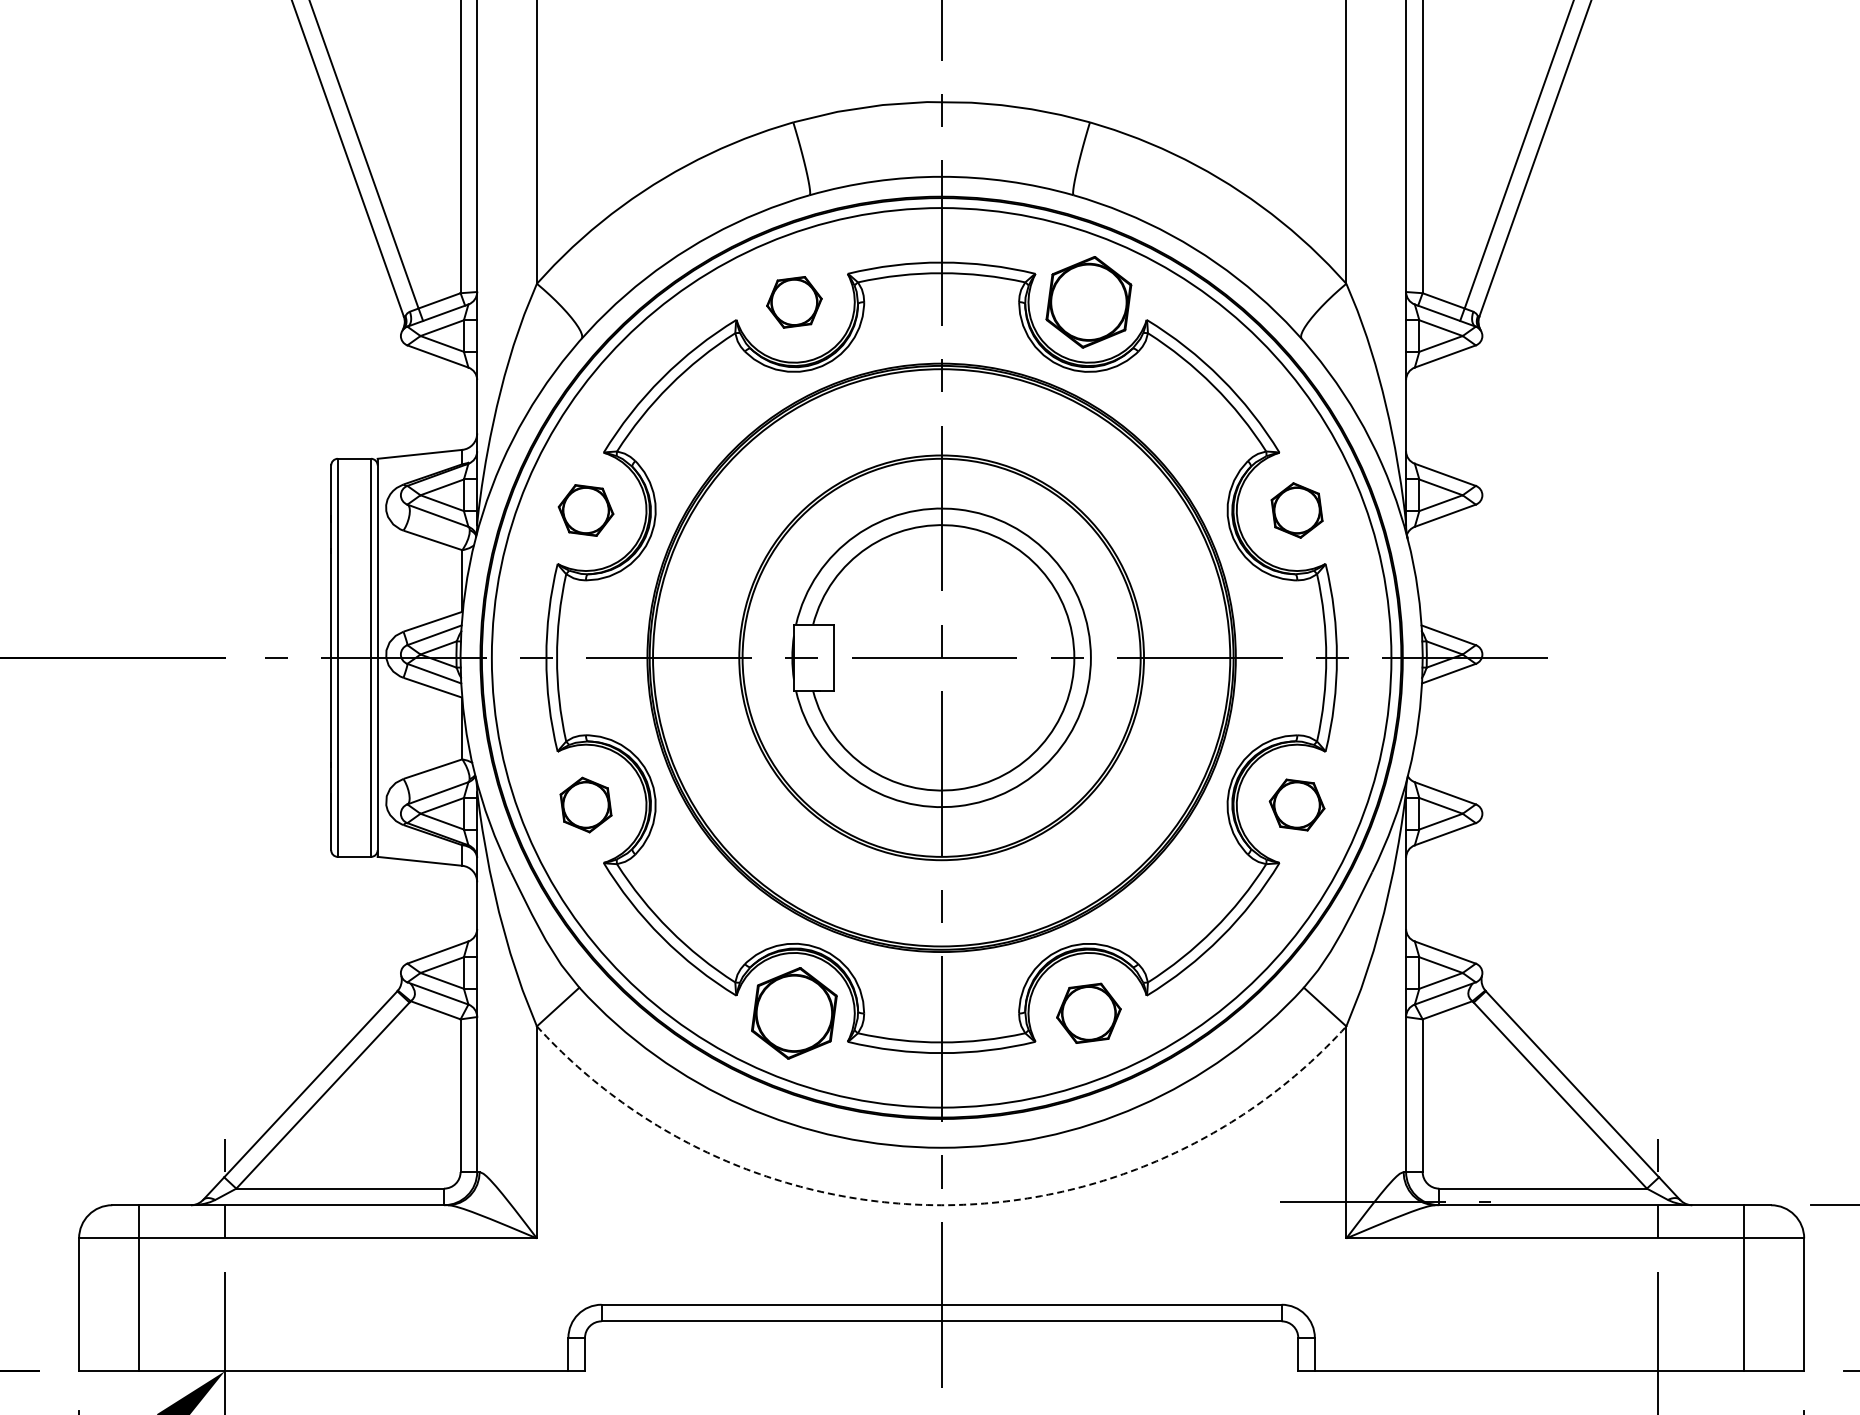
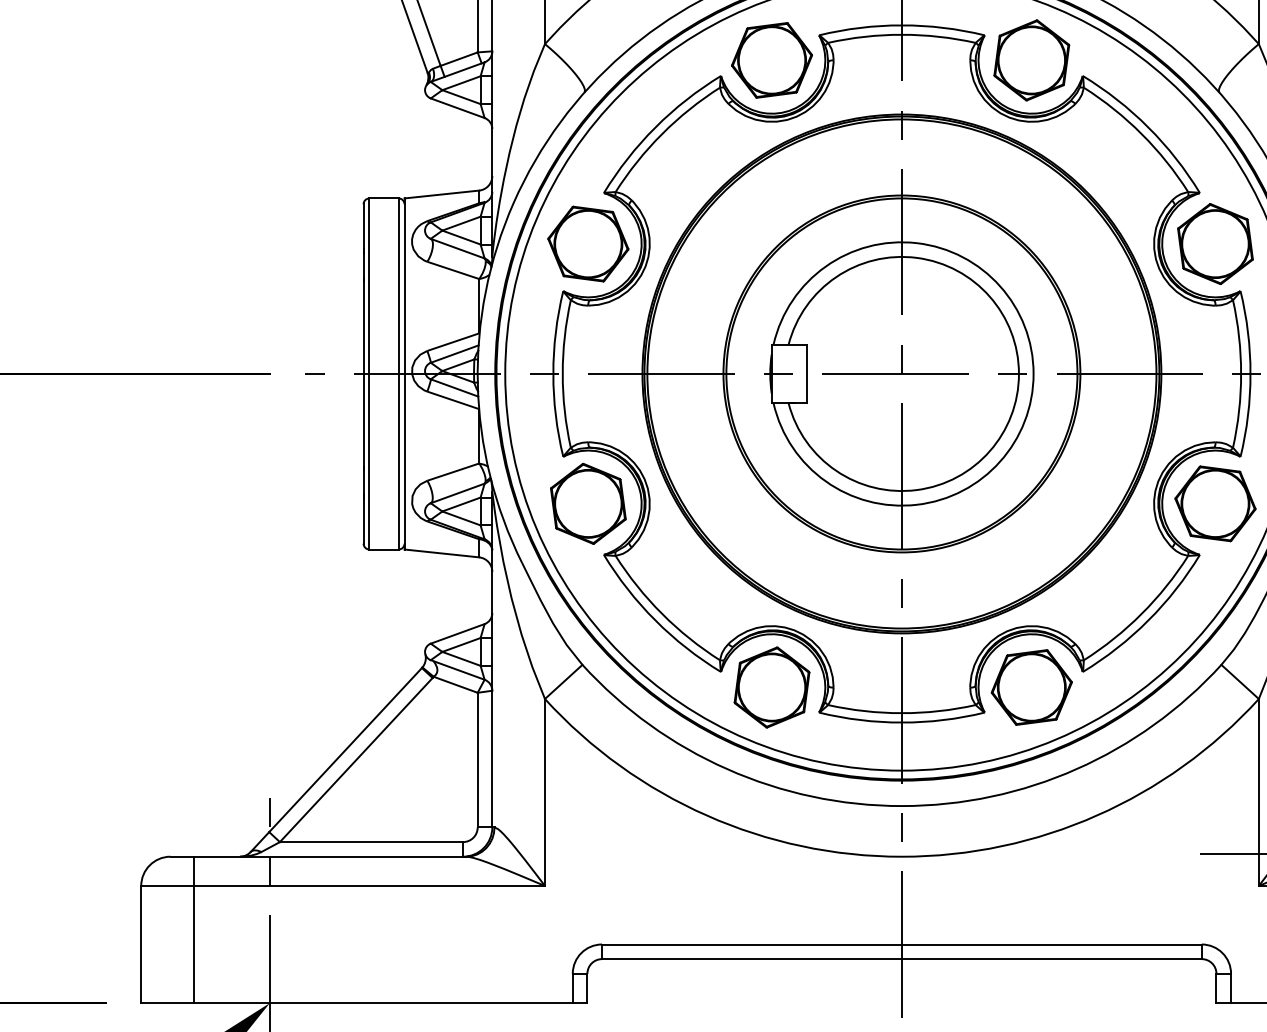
part: (794, 302) -> (772, 60), size x1.67
part: (585, 510) -> (587, 244), size x1.67
part: (1296, 510) -> (1214, 244), size x1.67
part: (585, 804) -> (587, 503), size x1.67
part: (1296, 804) -> (1214, 503), size x1.67
part: (1088, 1013) -> (1031, 687), size x1.43
arc: (941, 1205) -> (901, 856), dashed -> solid

